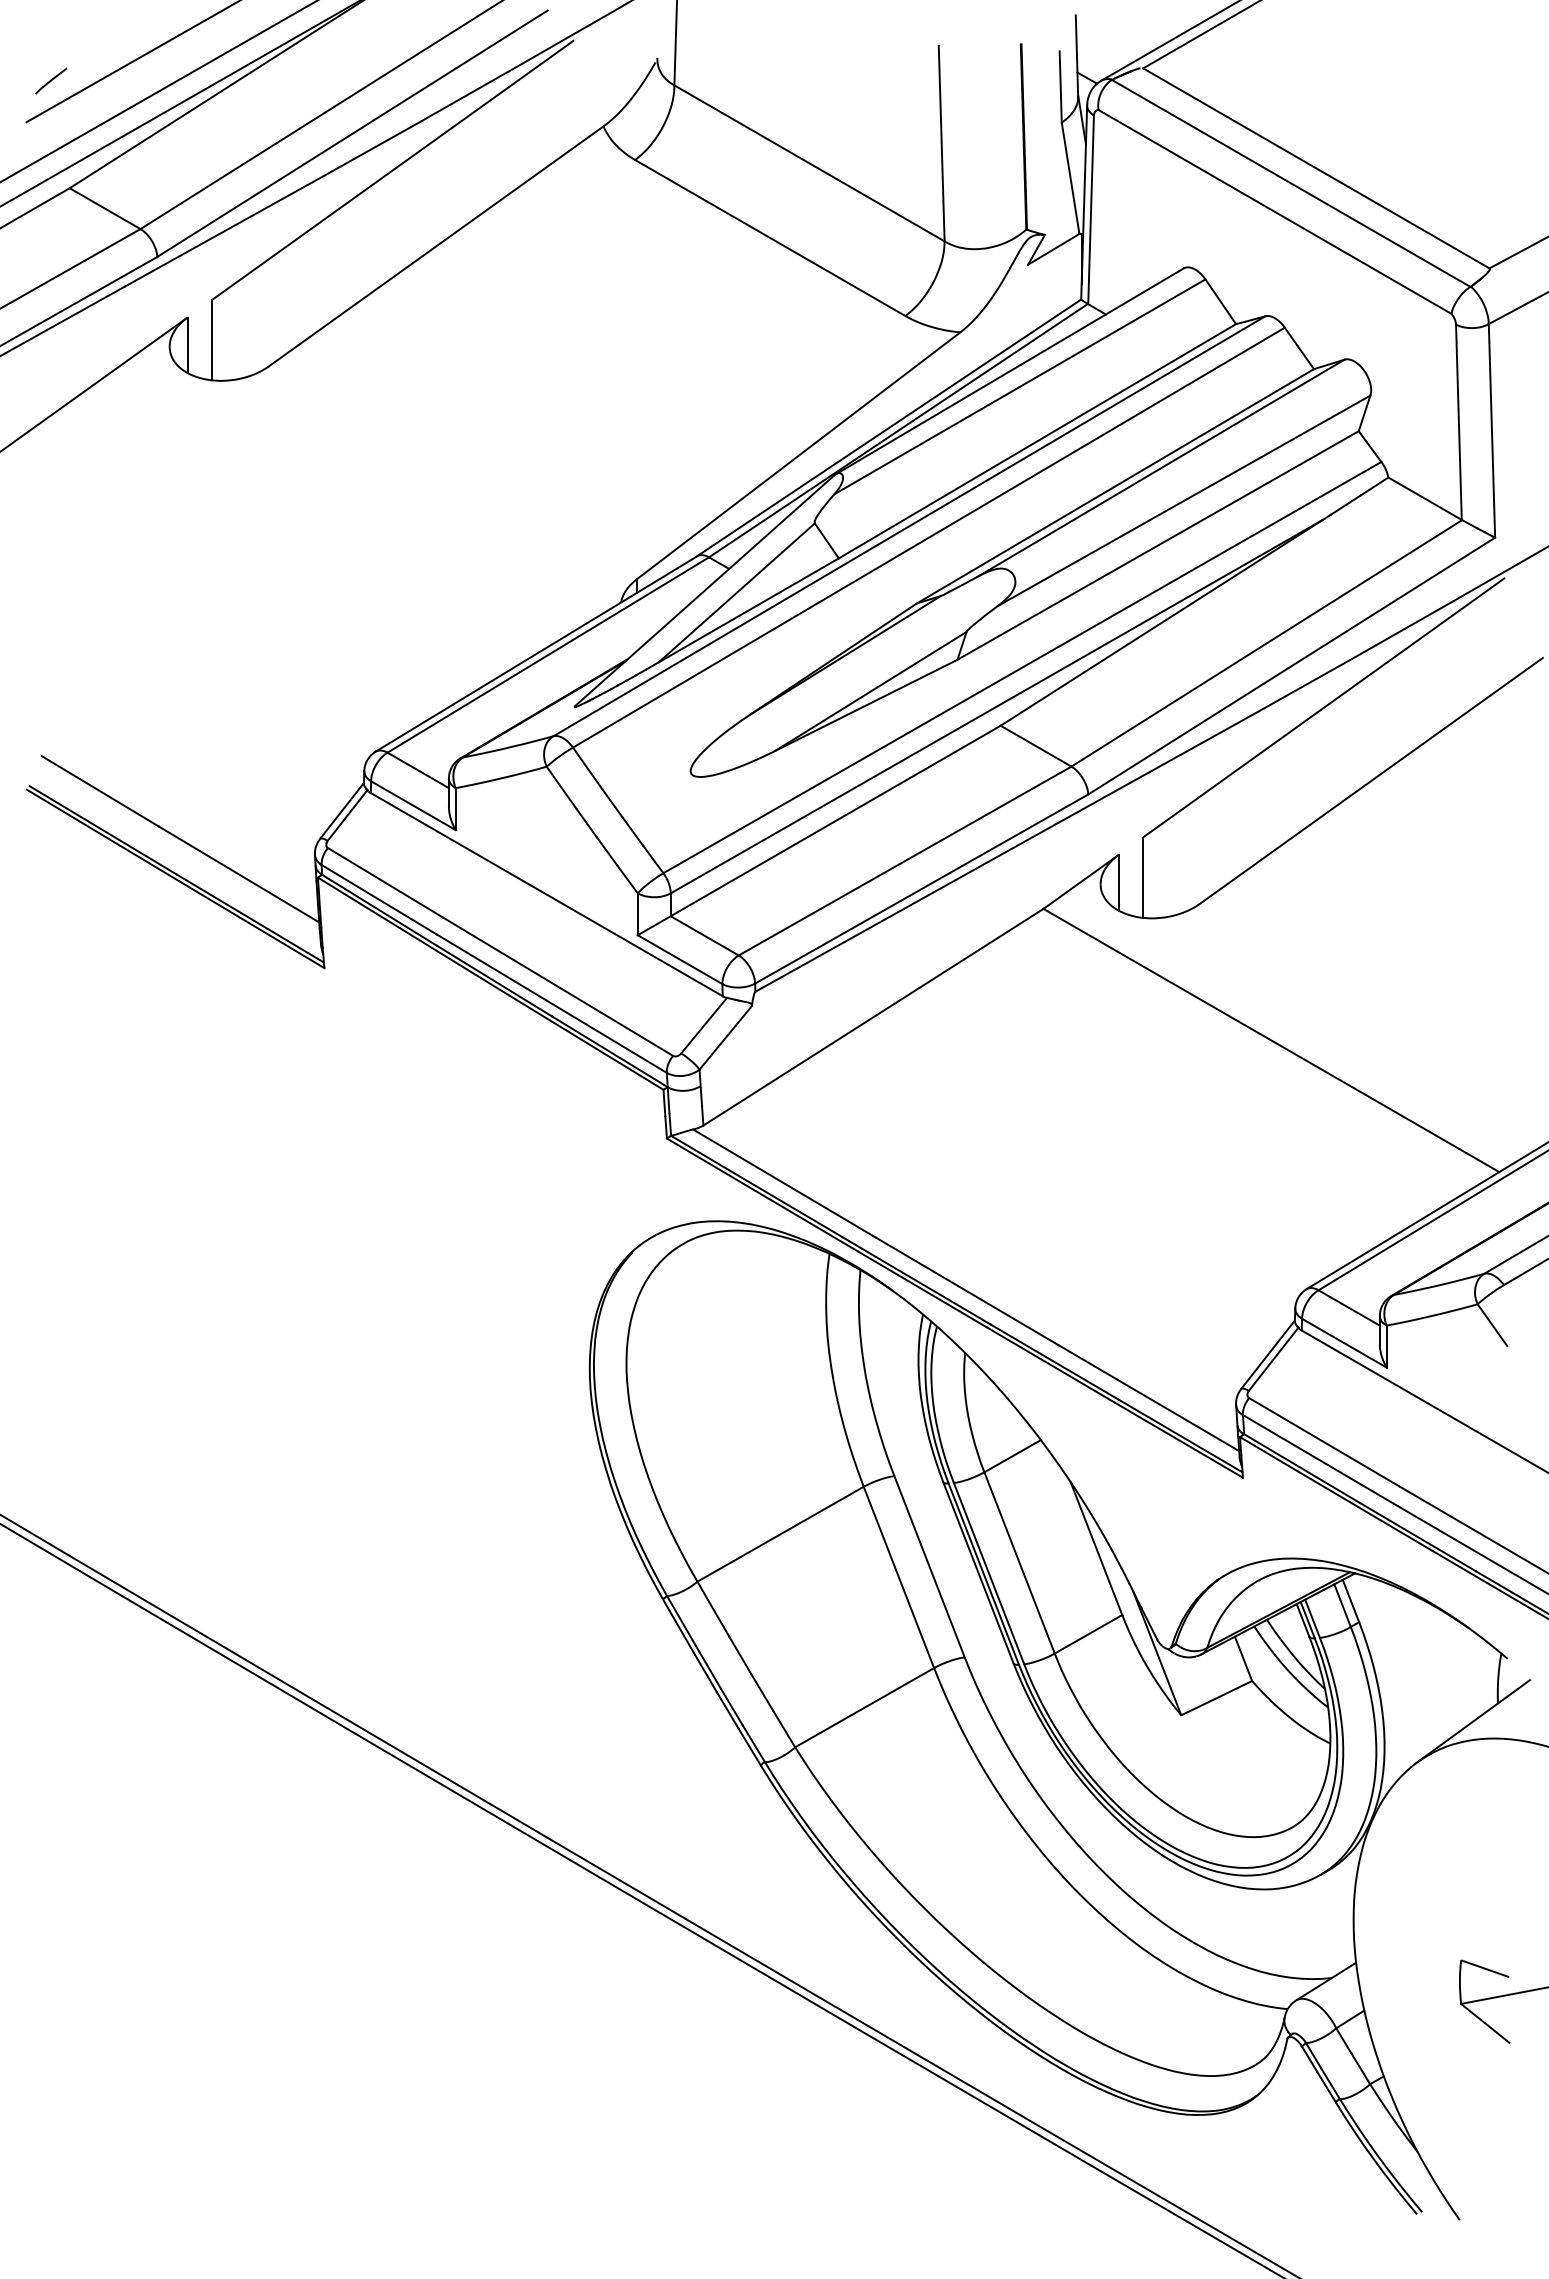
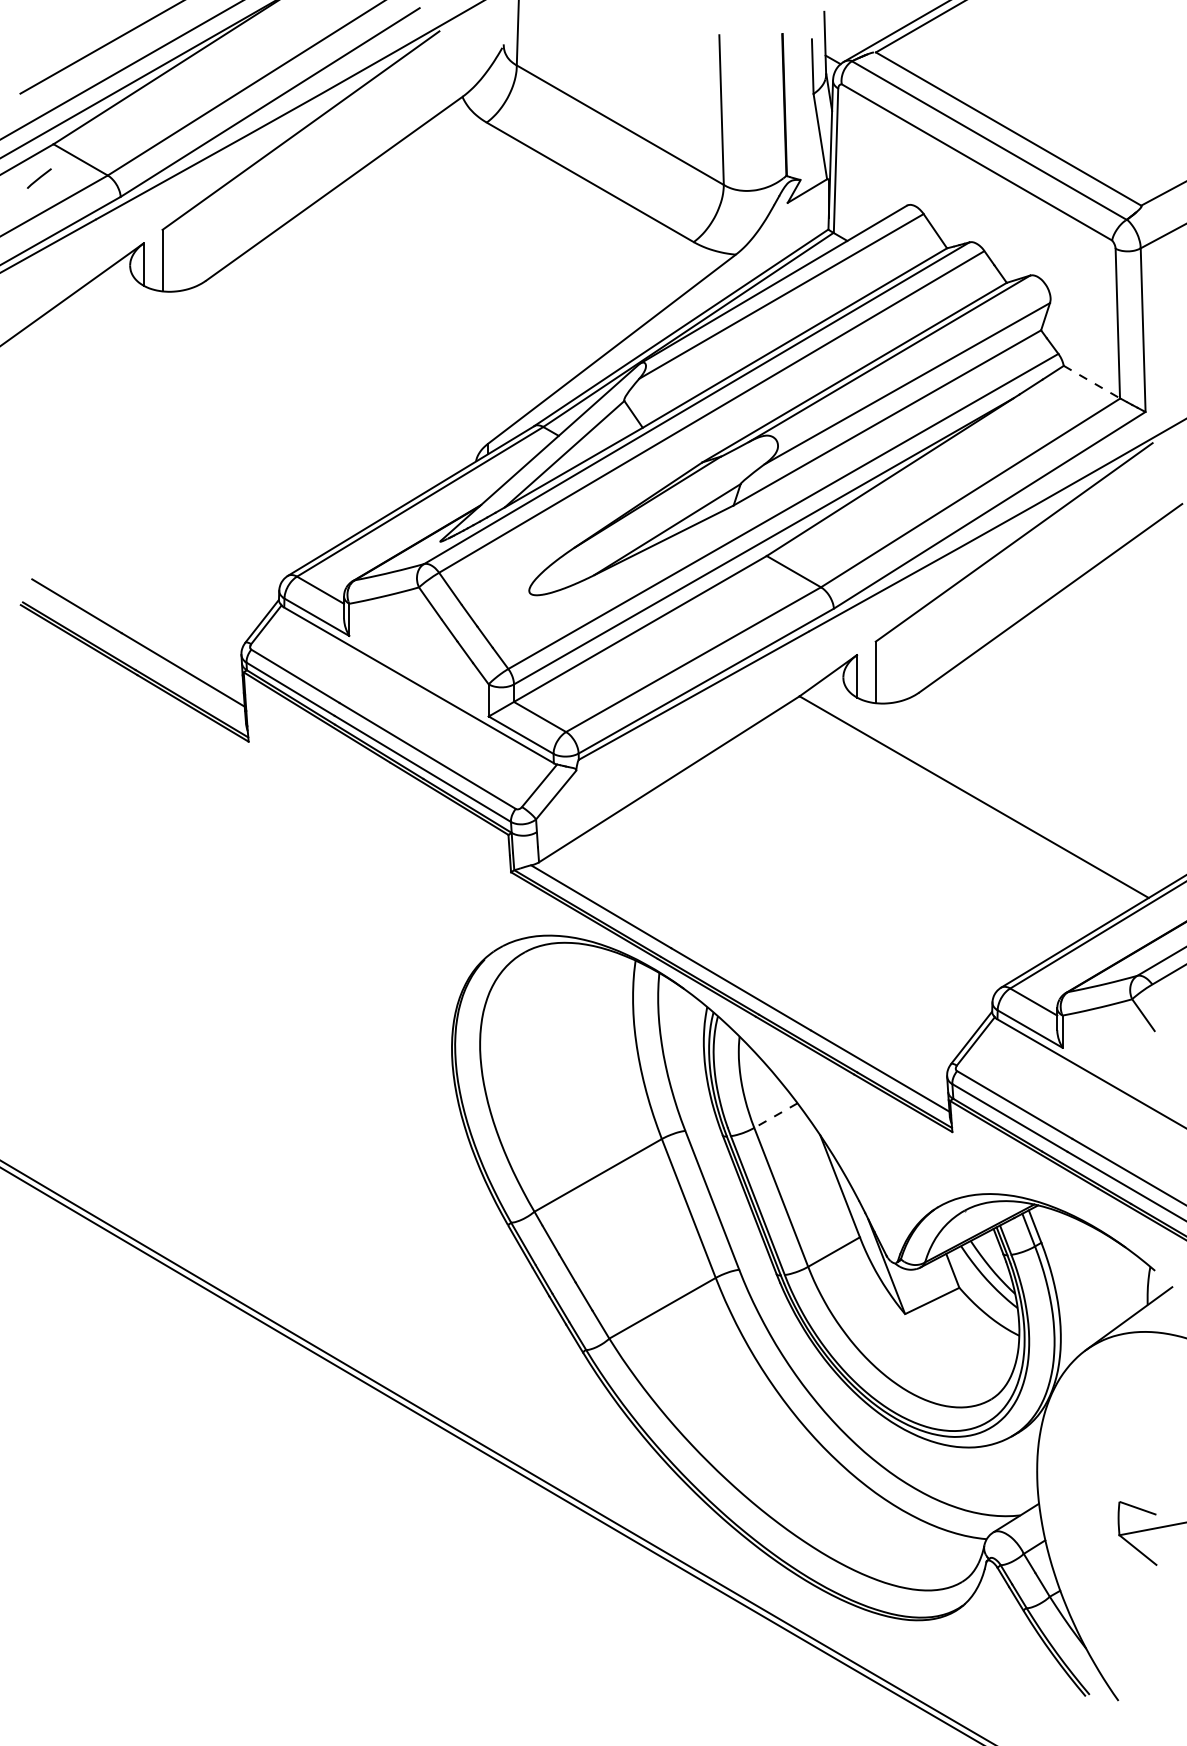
line: (51, 80) -> (39, 178), moved
line: (1425, 498) -> (1092, 381), solid -> dashed
line: (1012, 1456) -> (775, 1115), solid -> dashed

